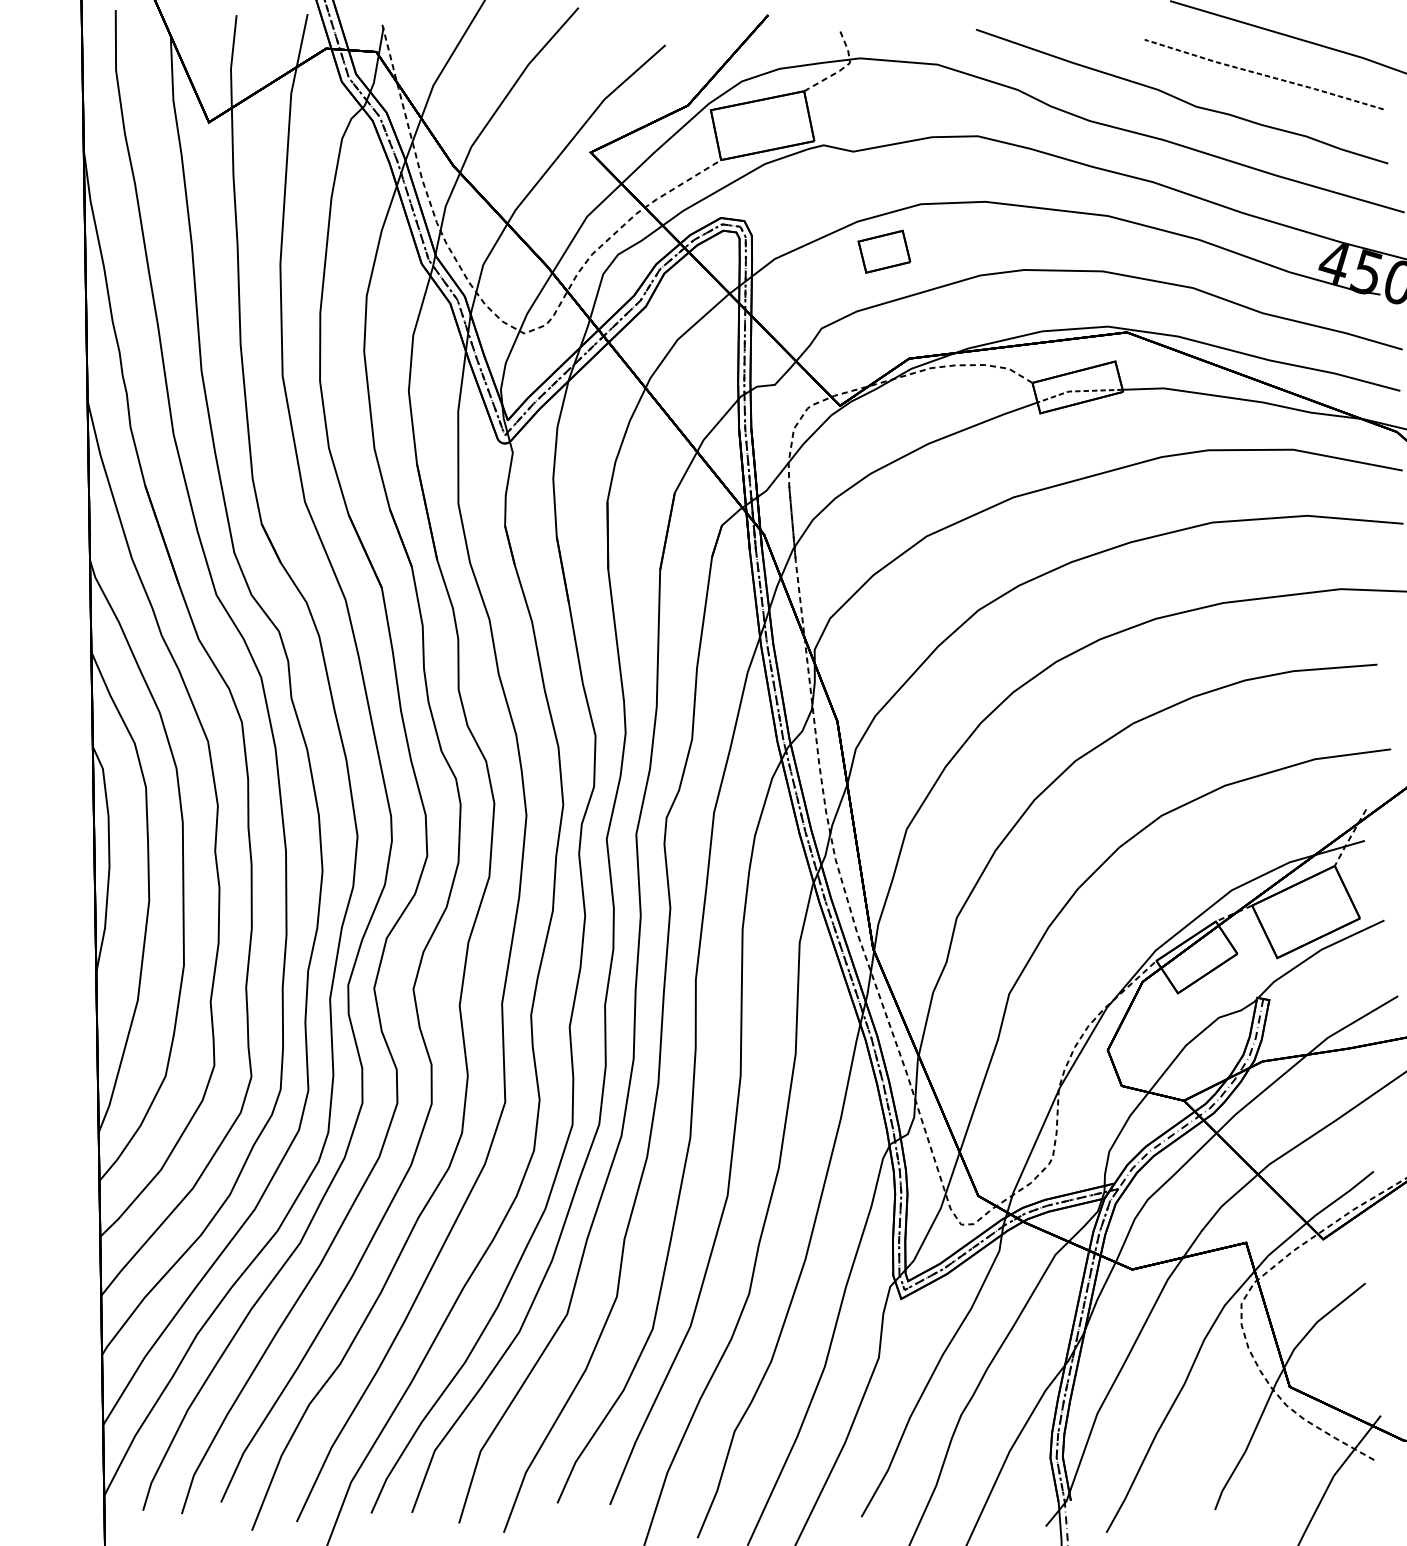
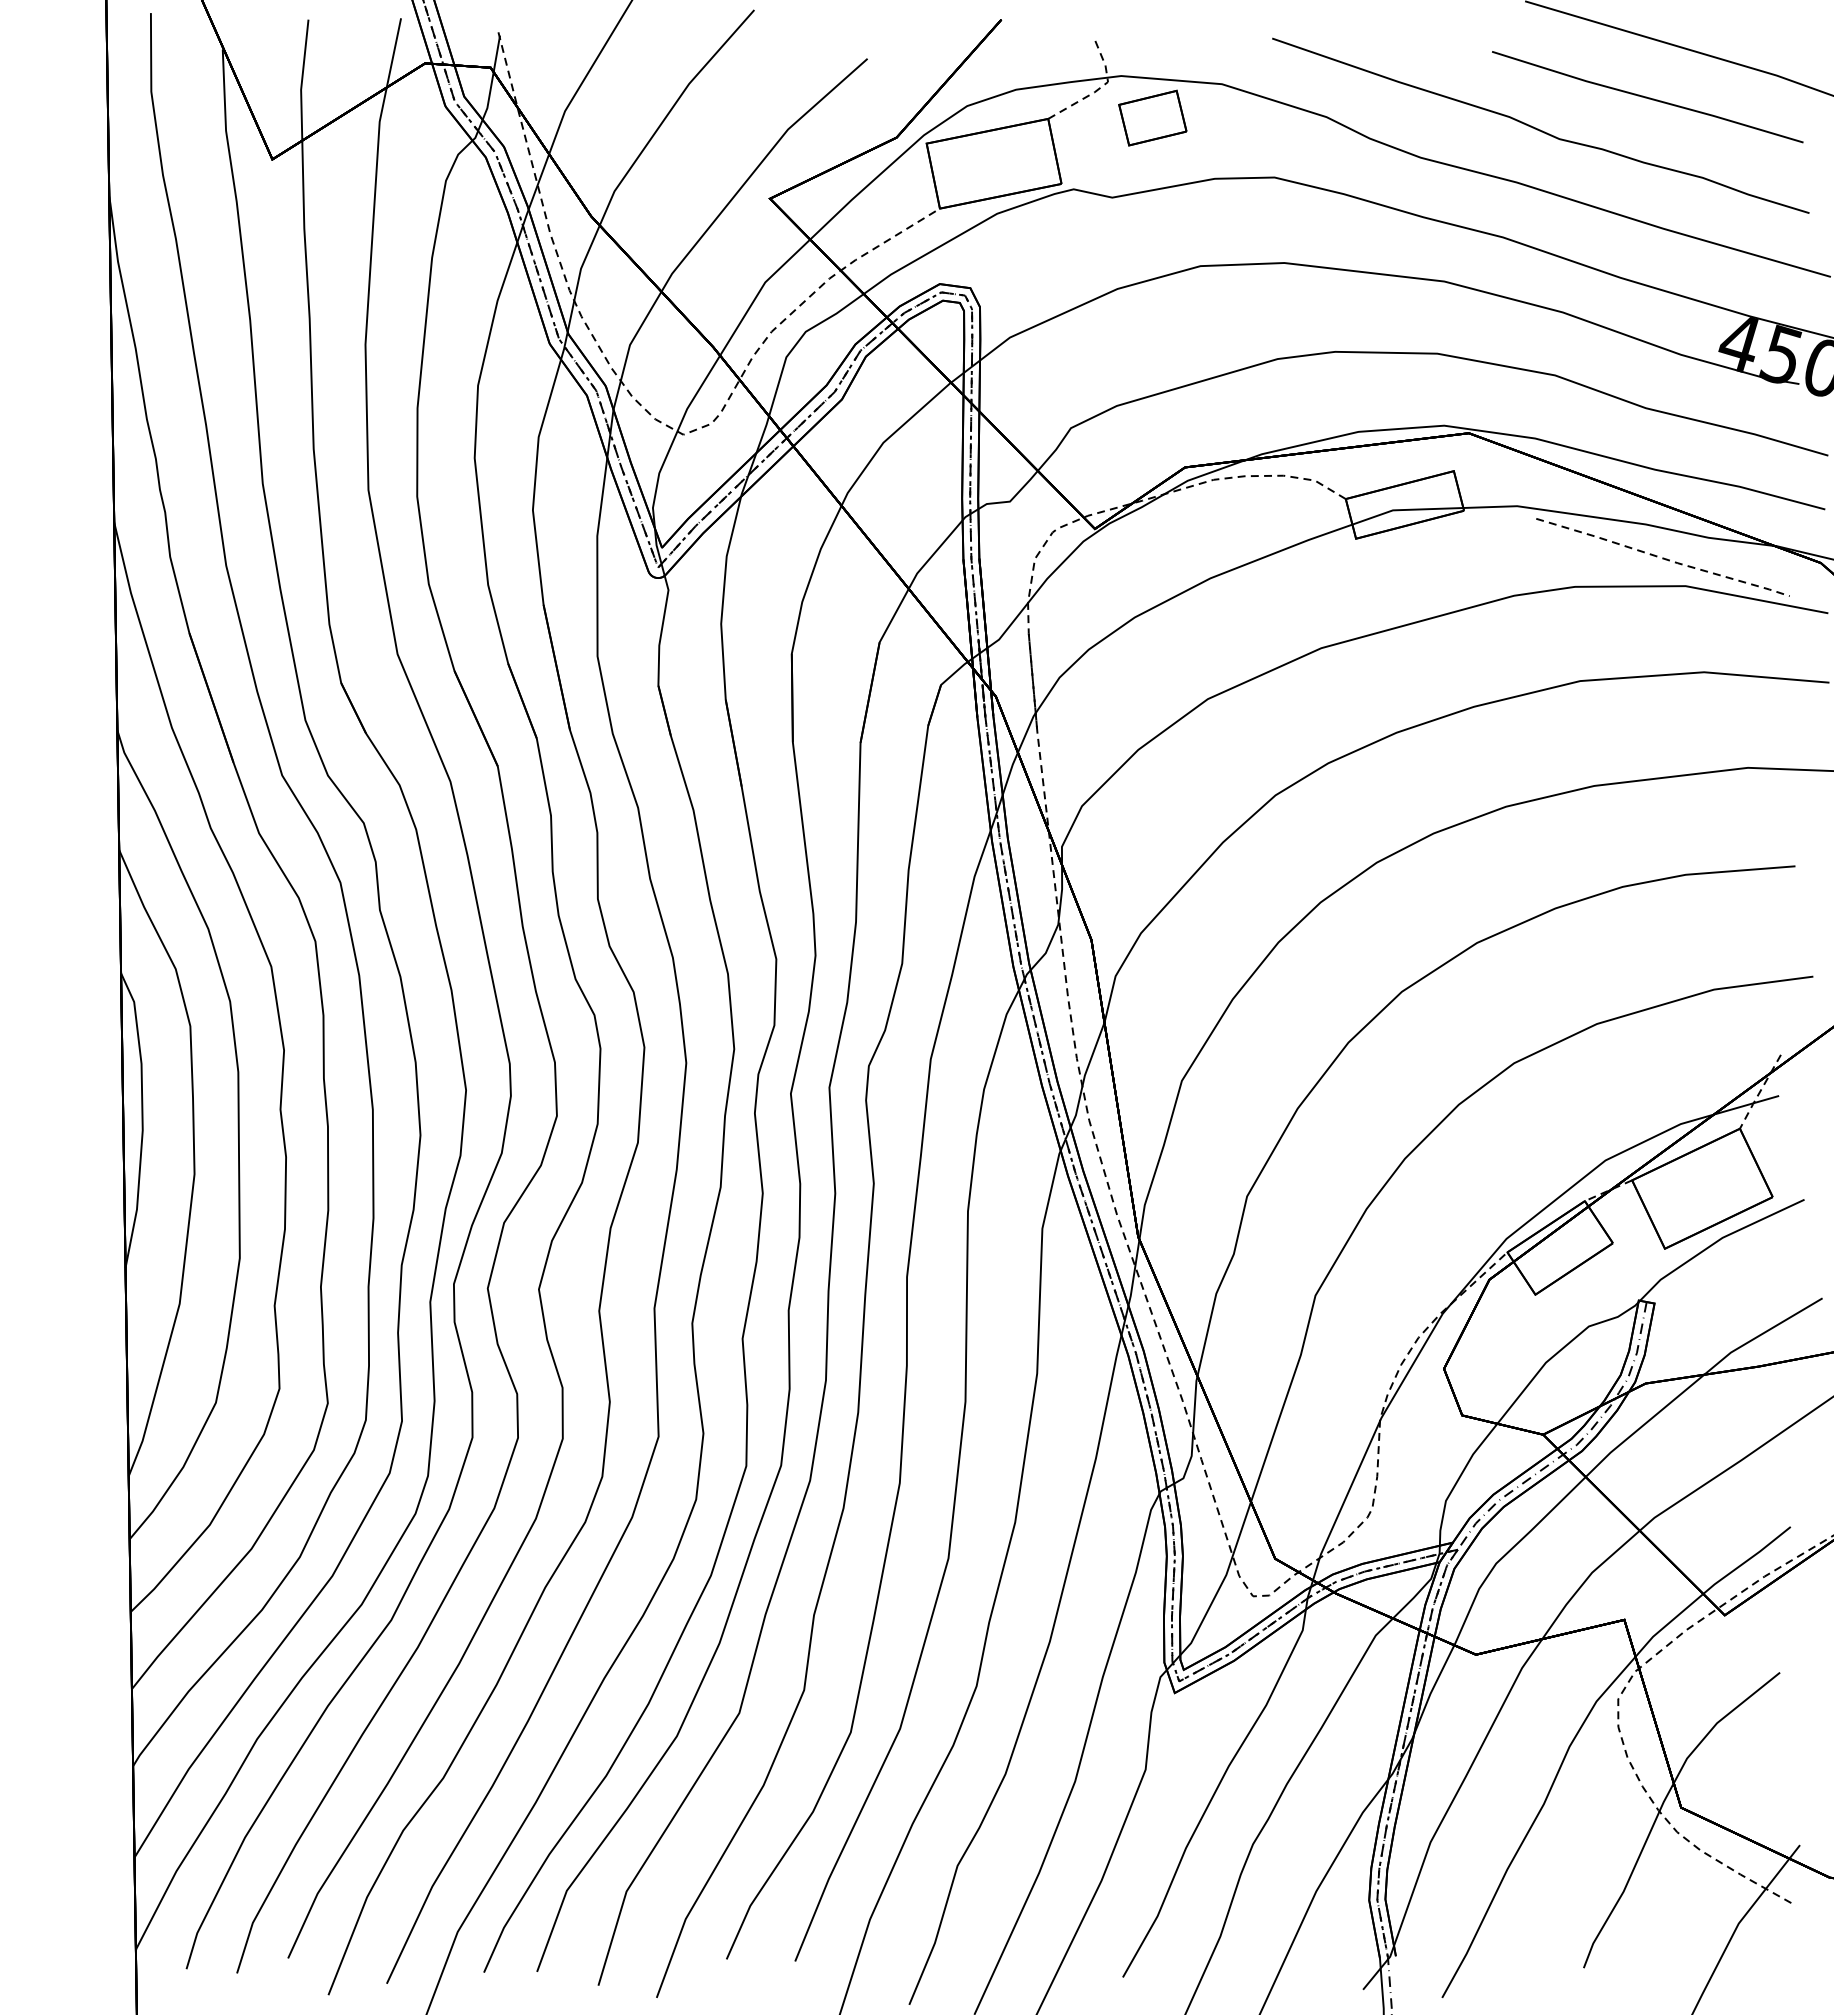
line: (1263, 74) -> (1646, 97), dashed -> solid
part: (884, 251) -> (1152, 117), moved
line: (1078, 390) -> (1405, 509), dashed -> solid
line: (1275, 427) -> (1662, 557), added

